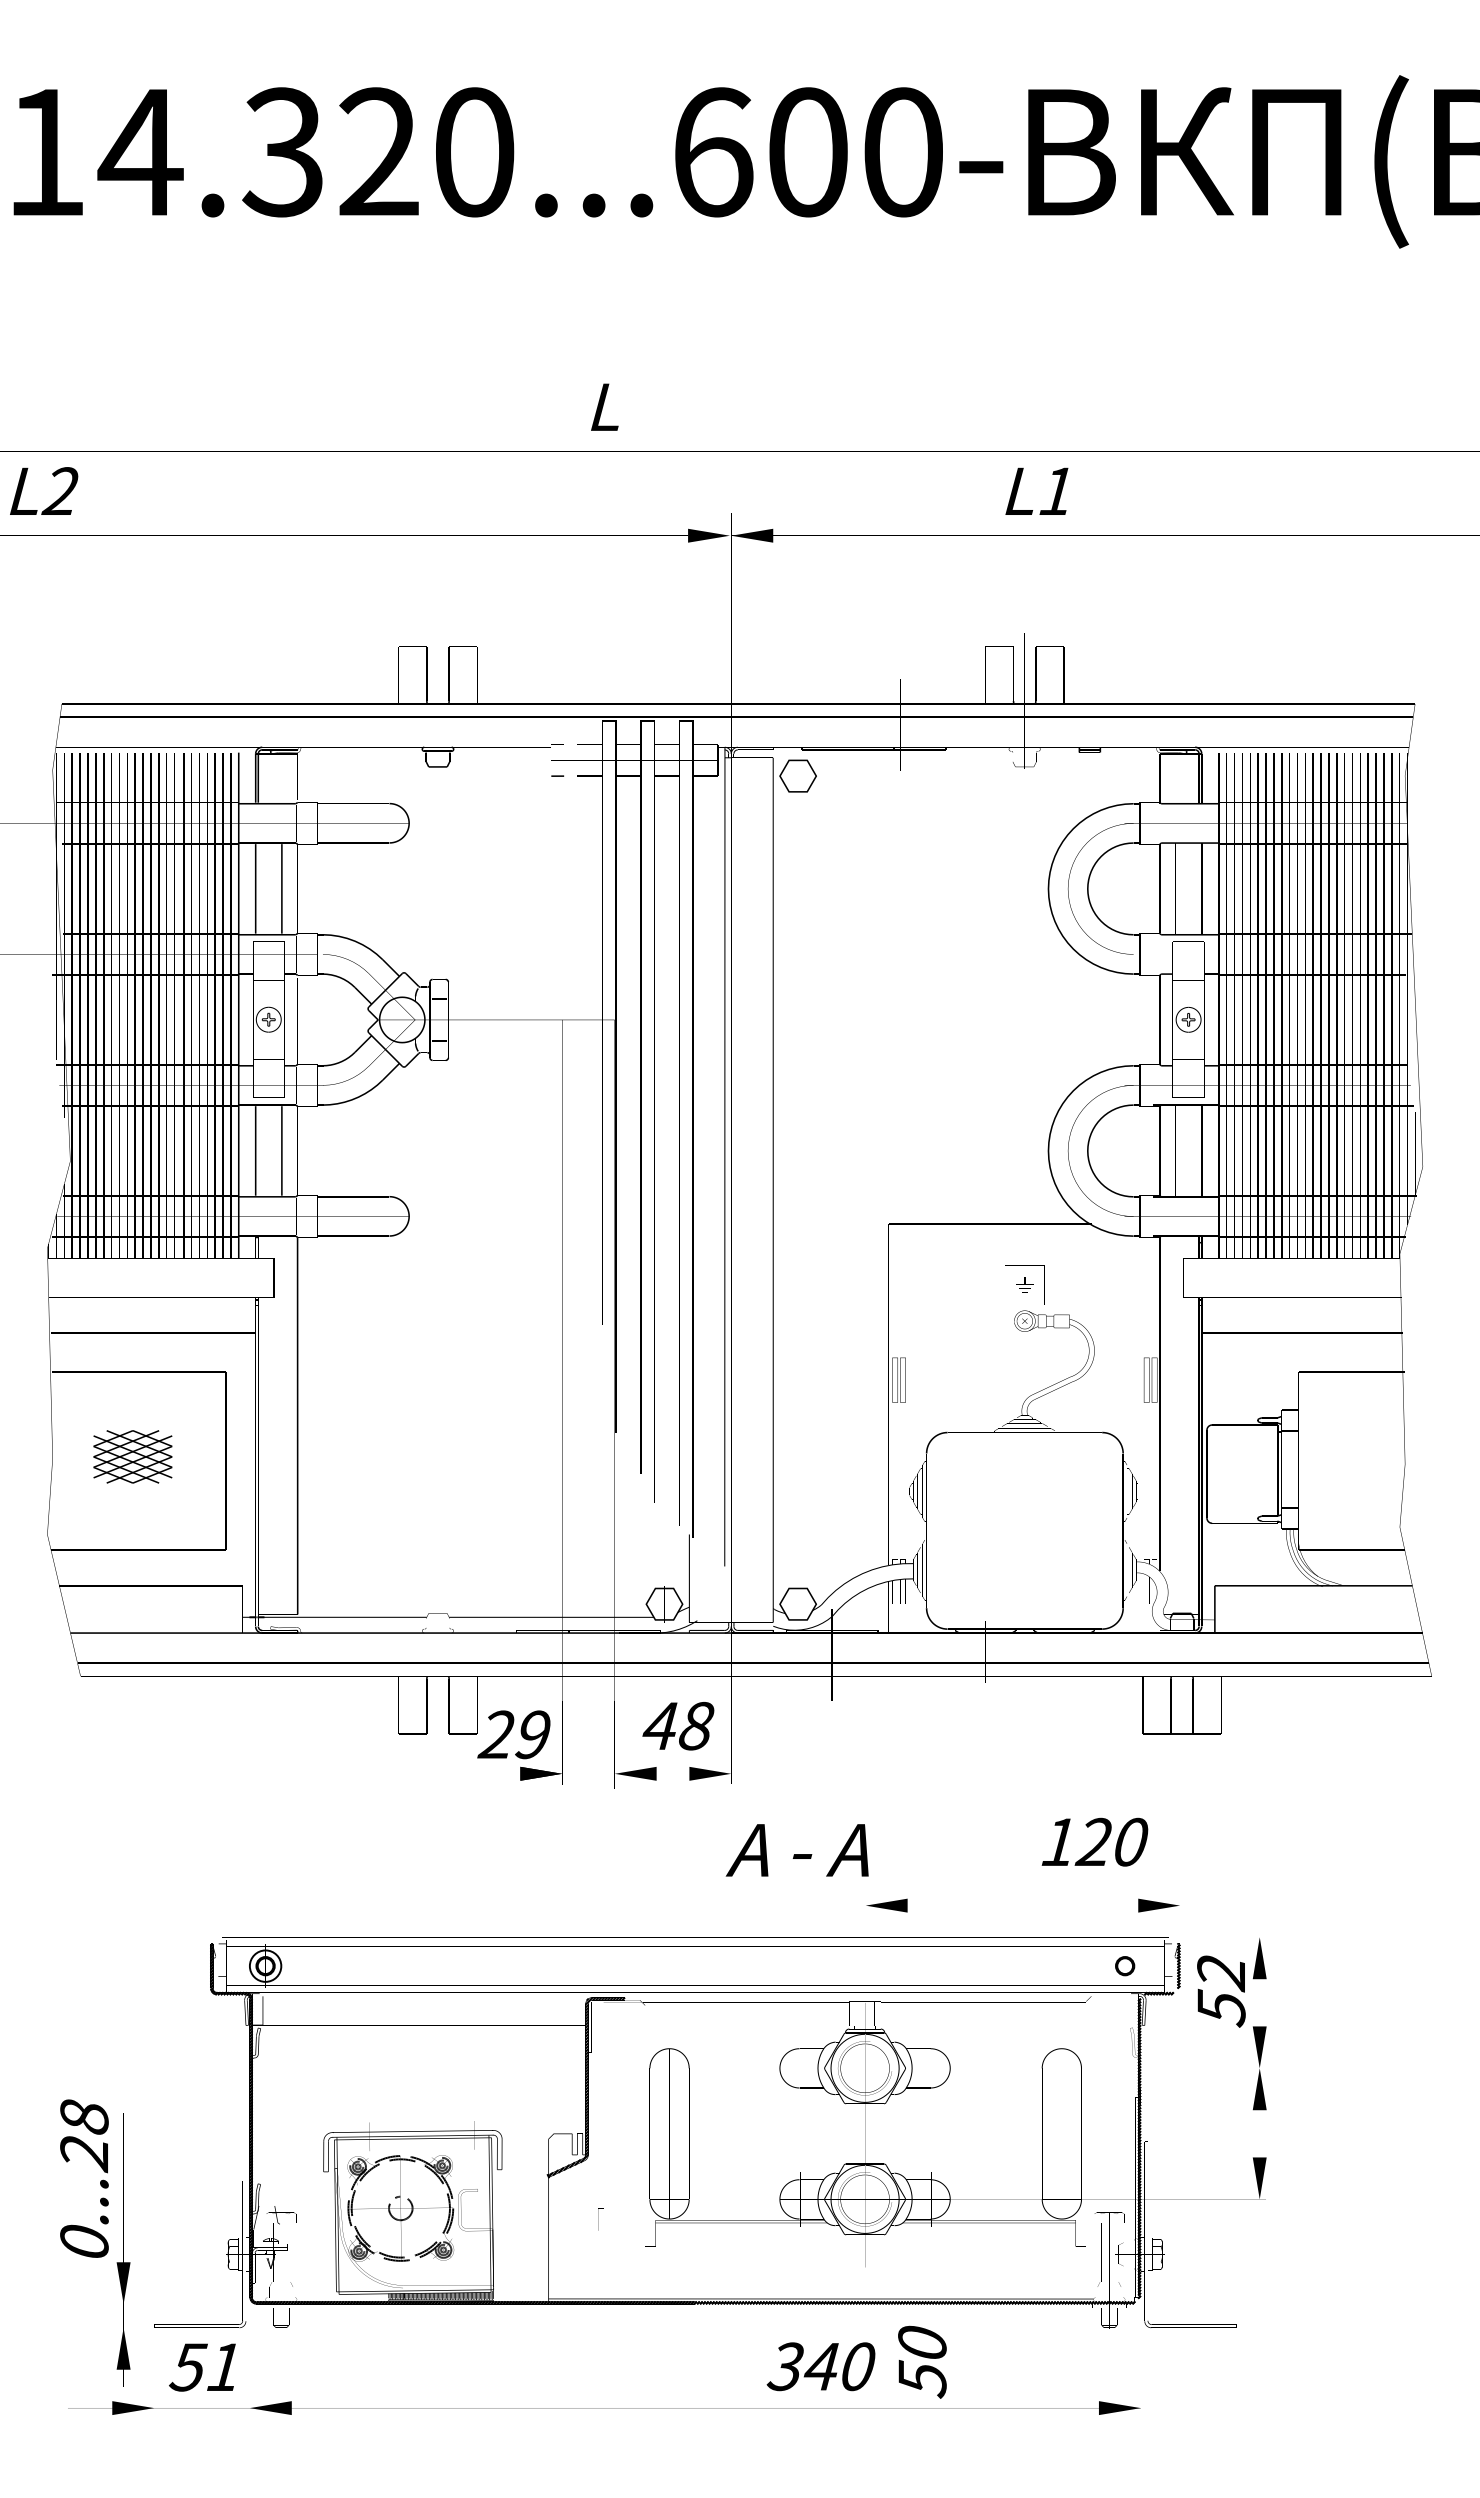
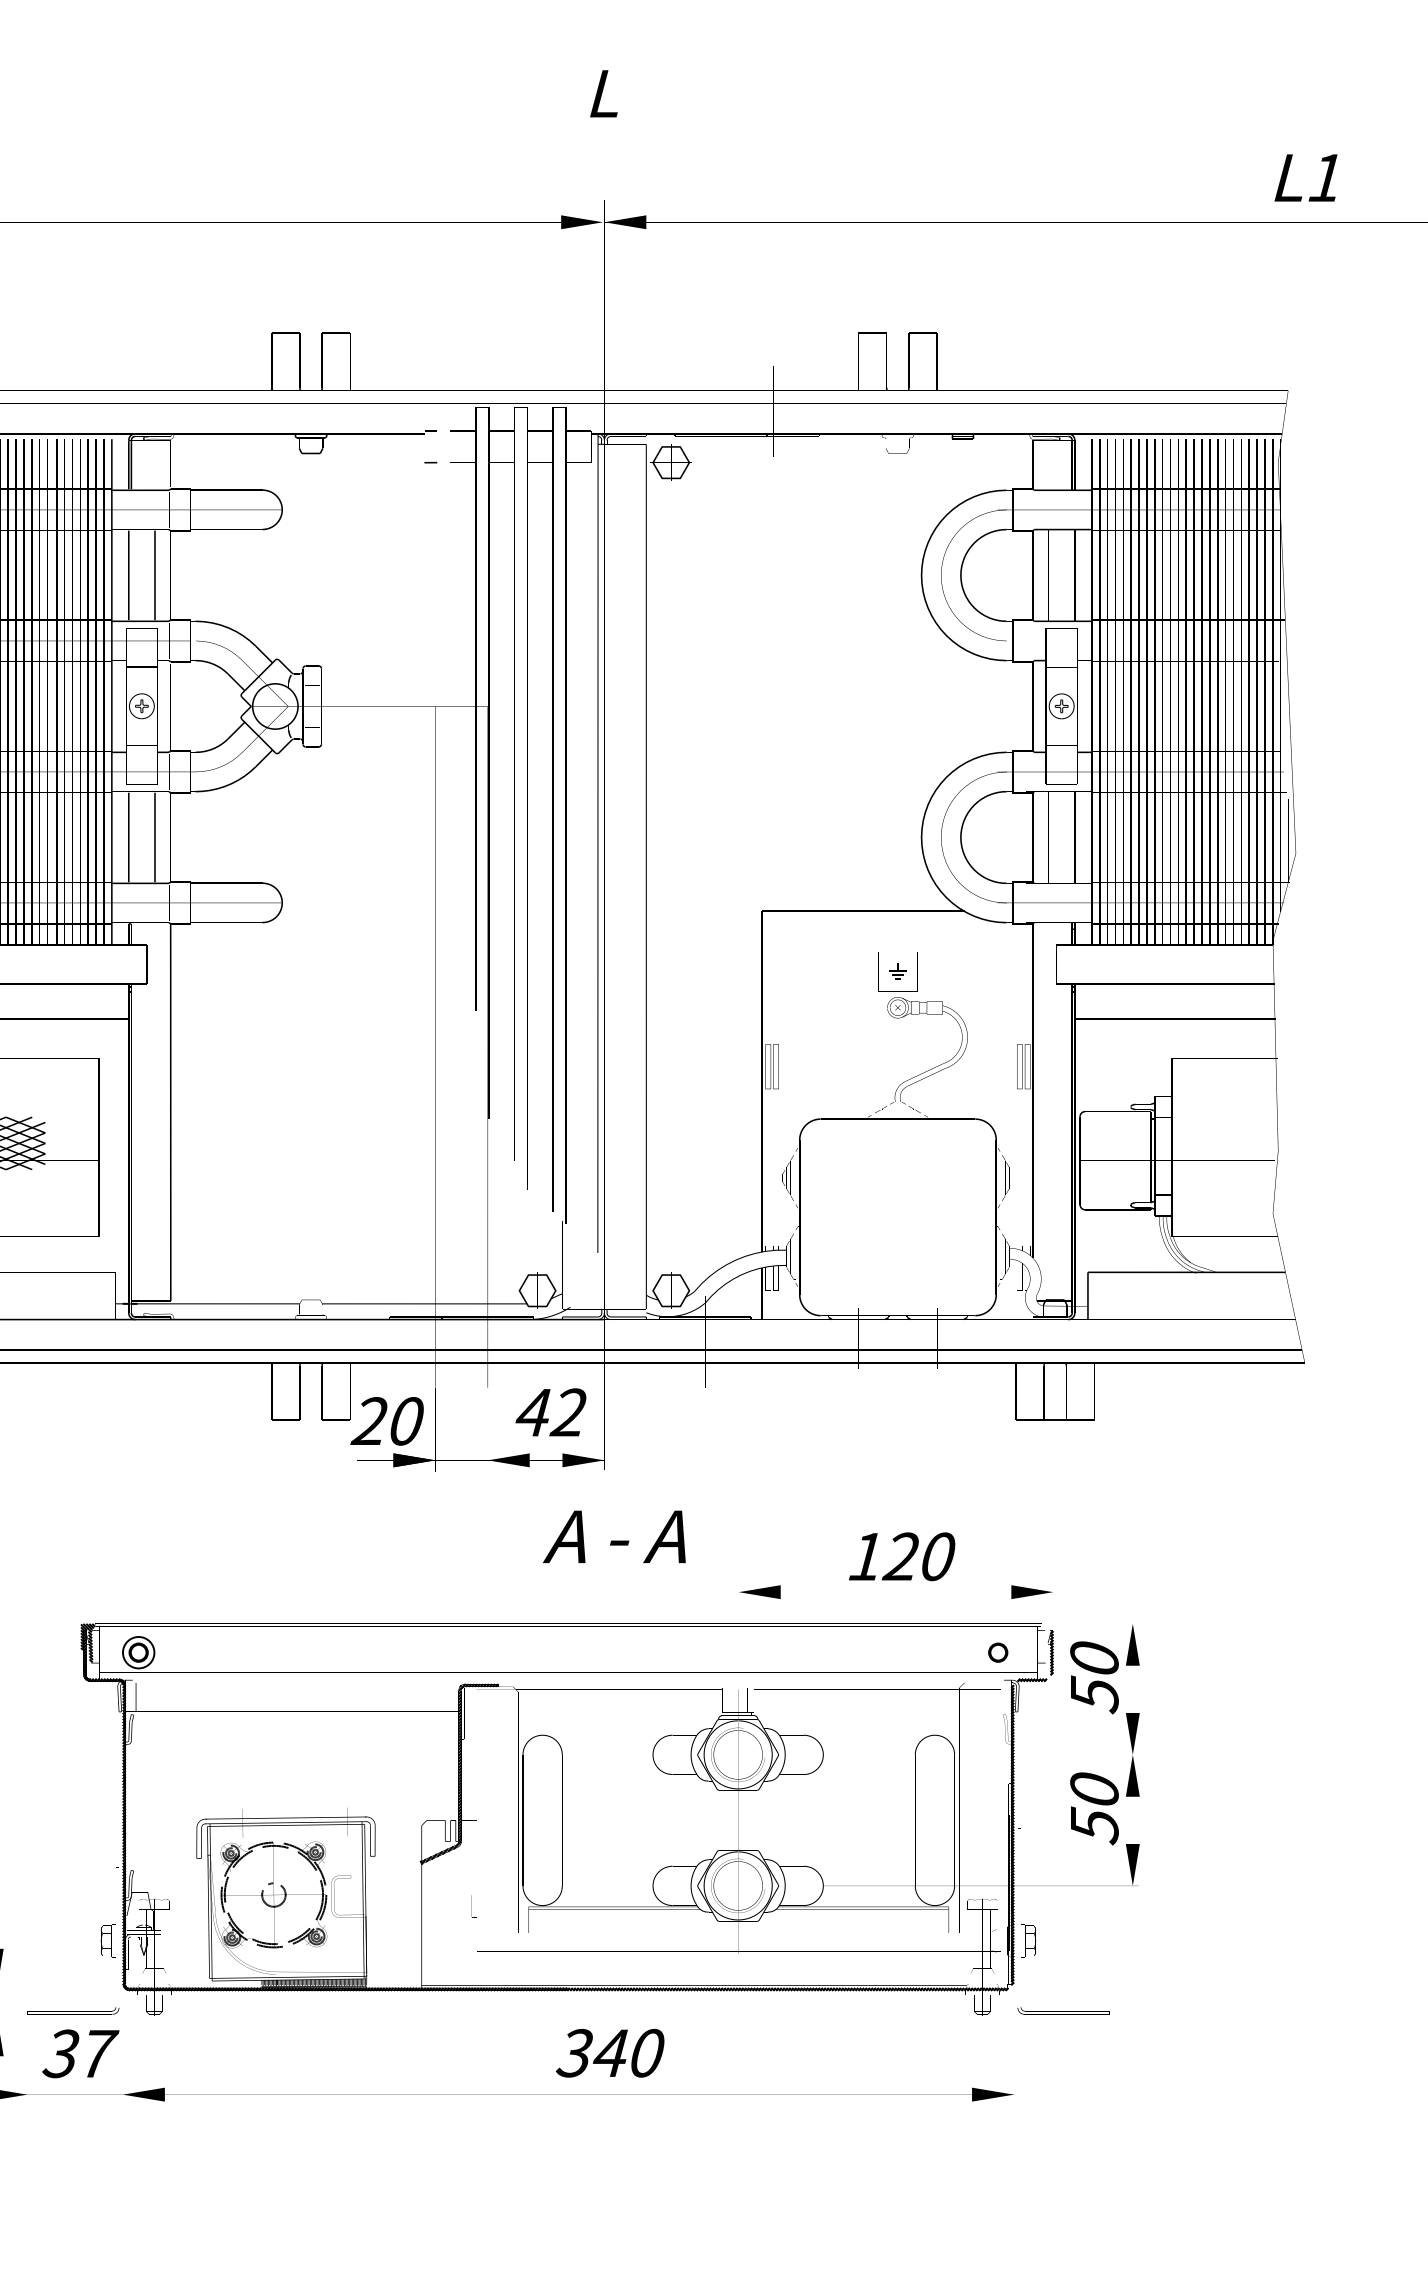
text: (604, 406) -> (603, 93), moved
text: (1036, 490) -> (1305, 177), moved
text: (695, 1725) -> (568, 1412), 48 -> 42
text: (532, 1734) -> (405, 1421), 29 -> 20
text: (1094, 1841) -> (901, 1556), moved
text: (796, 1850) -> (613, 1537), moved
hatch: (214, 1956) -> (87, 1643), added
text: (1221, 1973) -> (1094, 1660), 52 -> 50
text: (922, 2361) -> (1094, 1808), moved
text: (820, 2366) -> (609, 2053), moved
text: (207, 2367) -> (80, 2054), 51 -> 37

